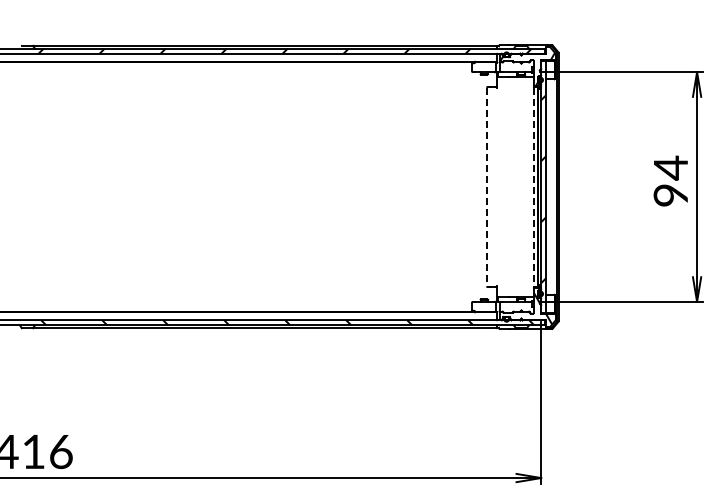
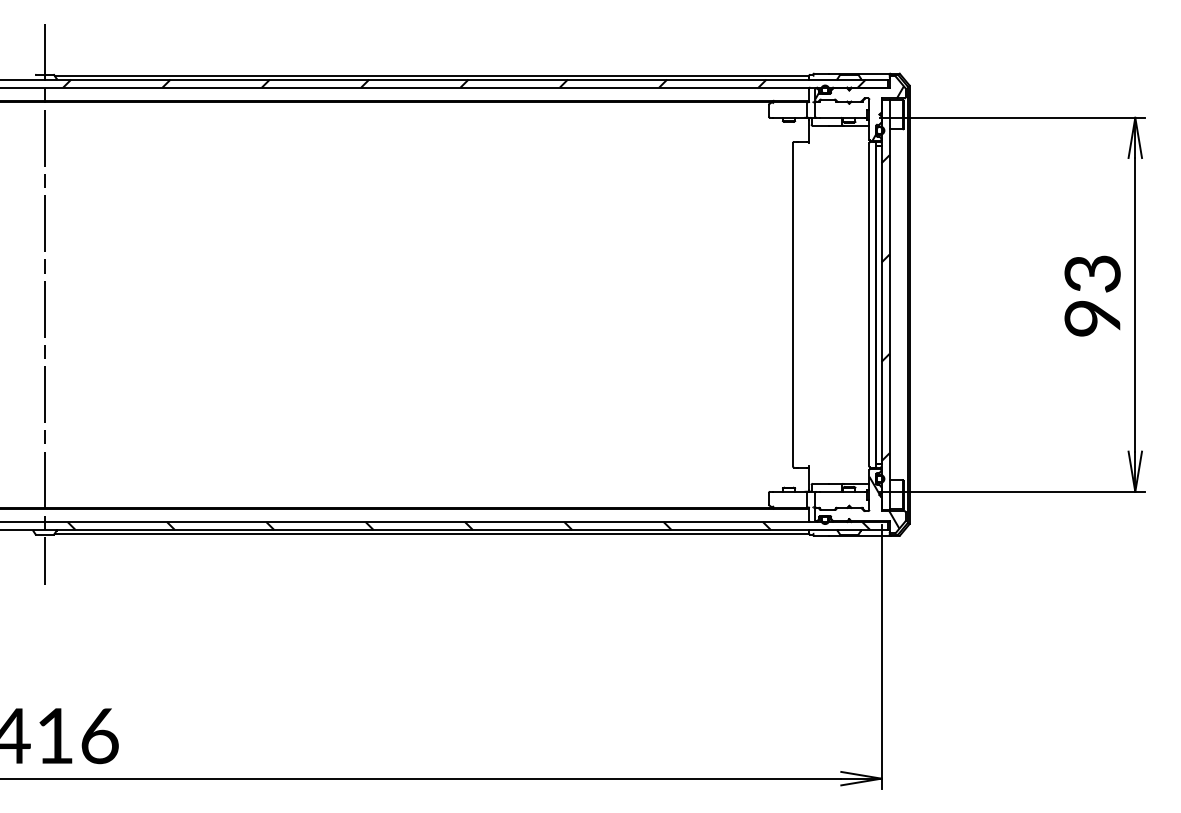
text: (670, 167) -> (1092, 272), 94 -> 93
line: (27, 186) -> (45, 303), added
line: (486, 187) -> (792, 305), dashed -> solid
line: (533, 187) -> (868, 305), dashed -> solid

